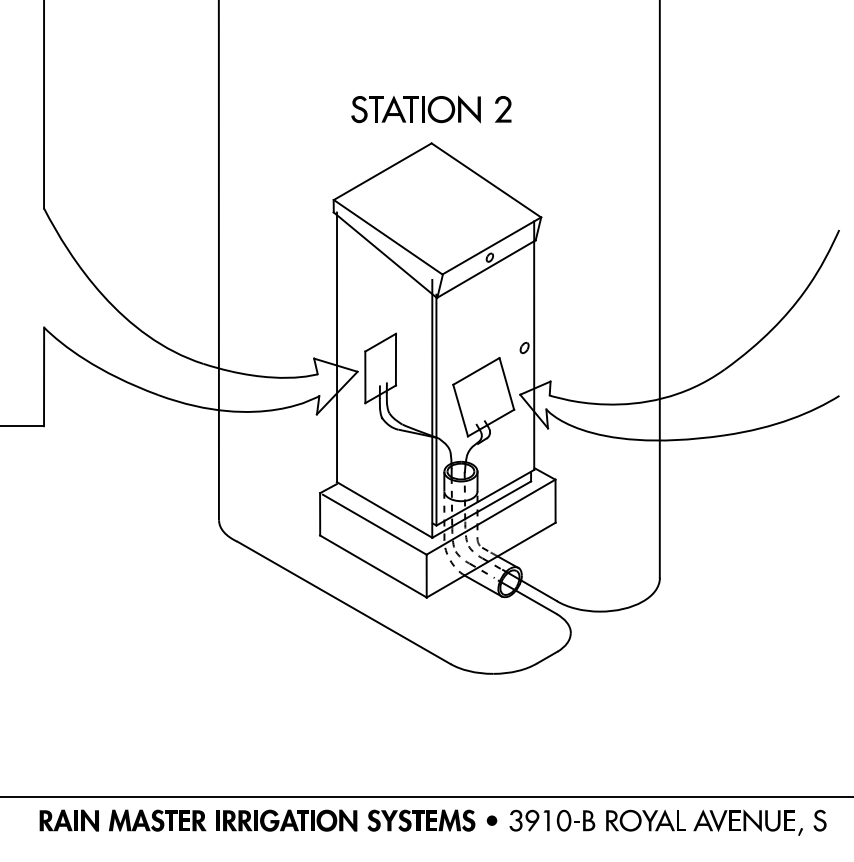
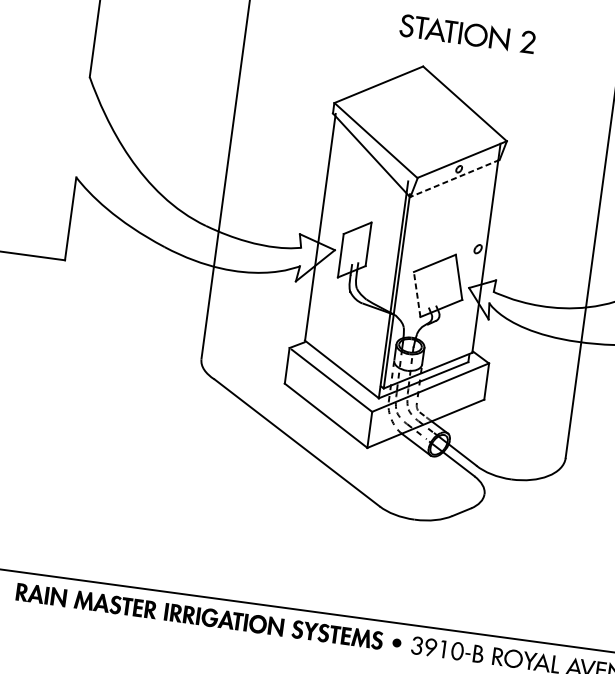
part: (431, 109) -> (467, 34), moved
line: (485, 269) -> (454, 178), solid -> dashed
line: (460, 410) -> (417, 294), solid -> dashed

